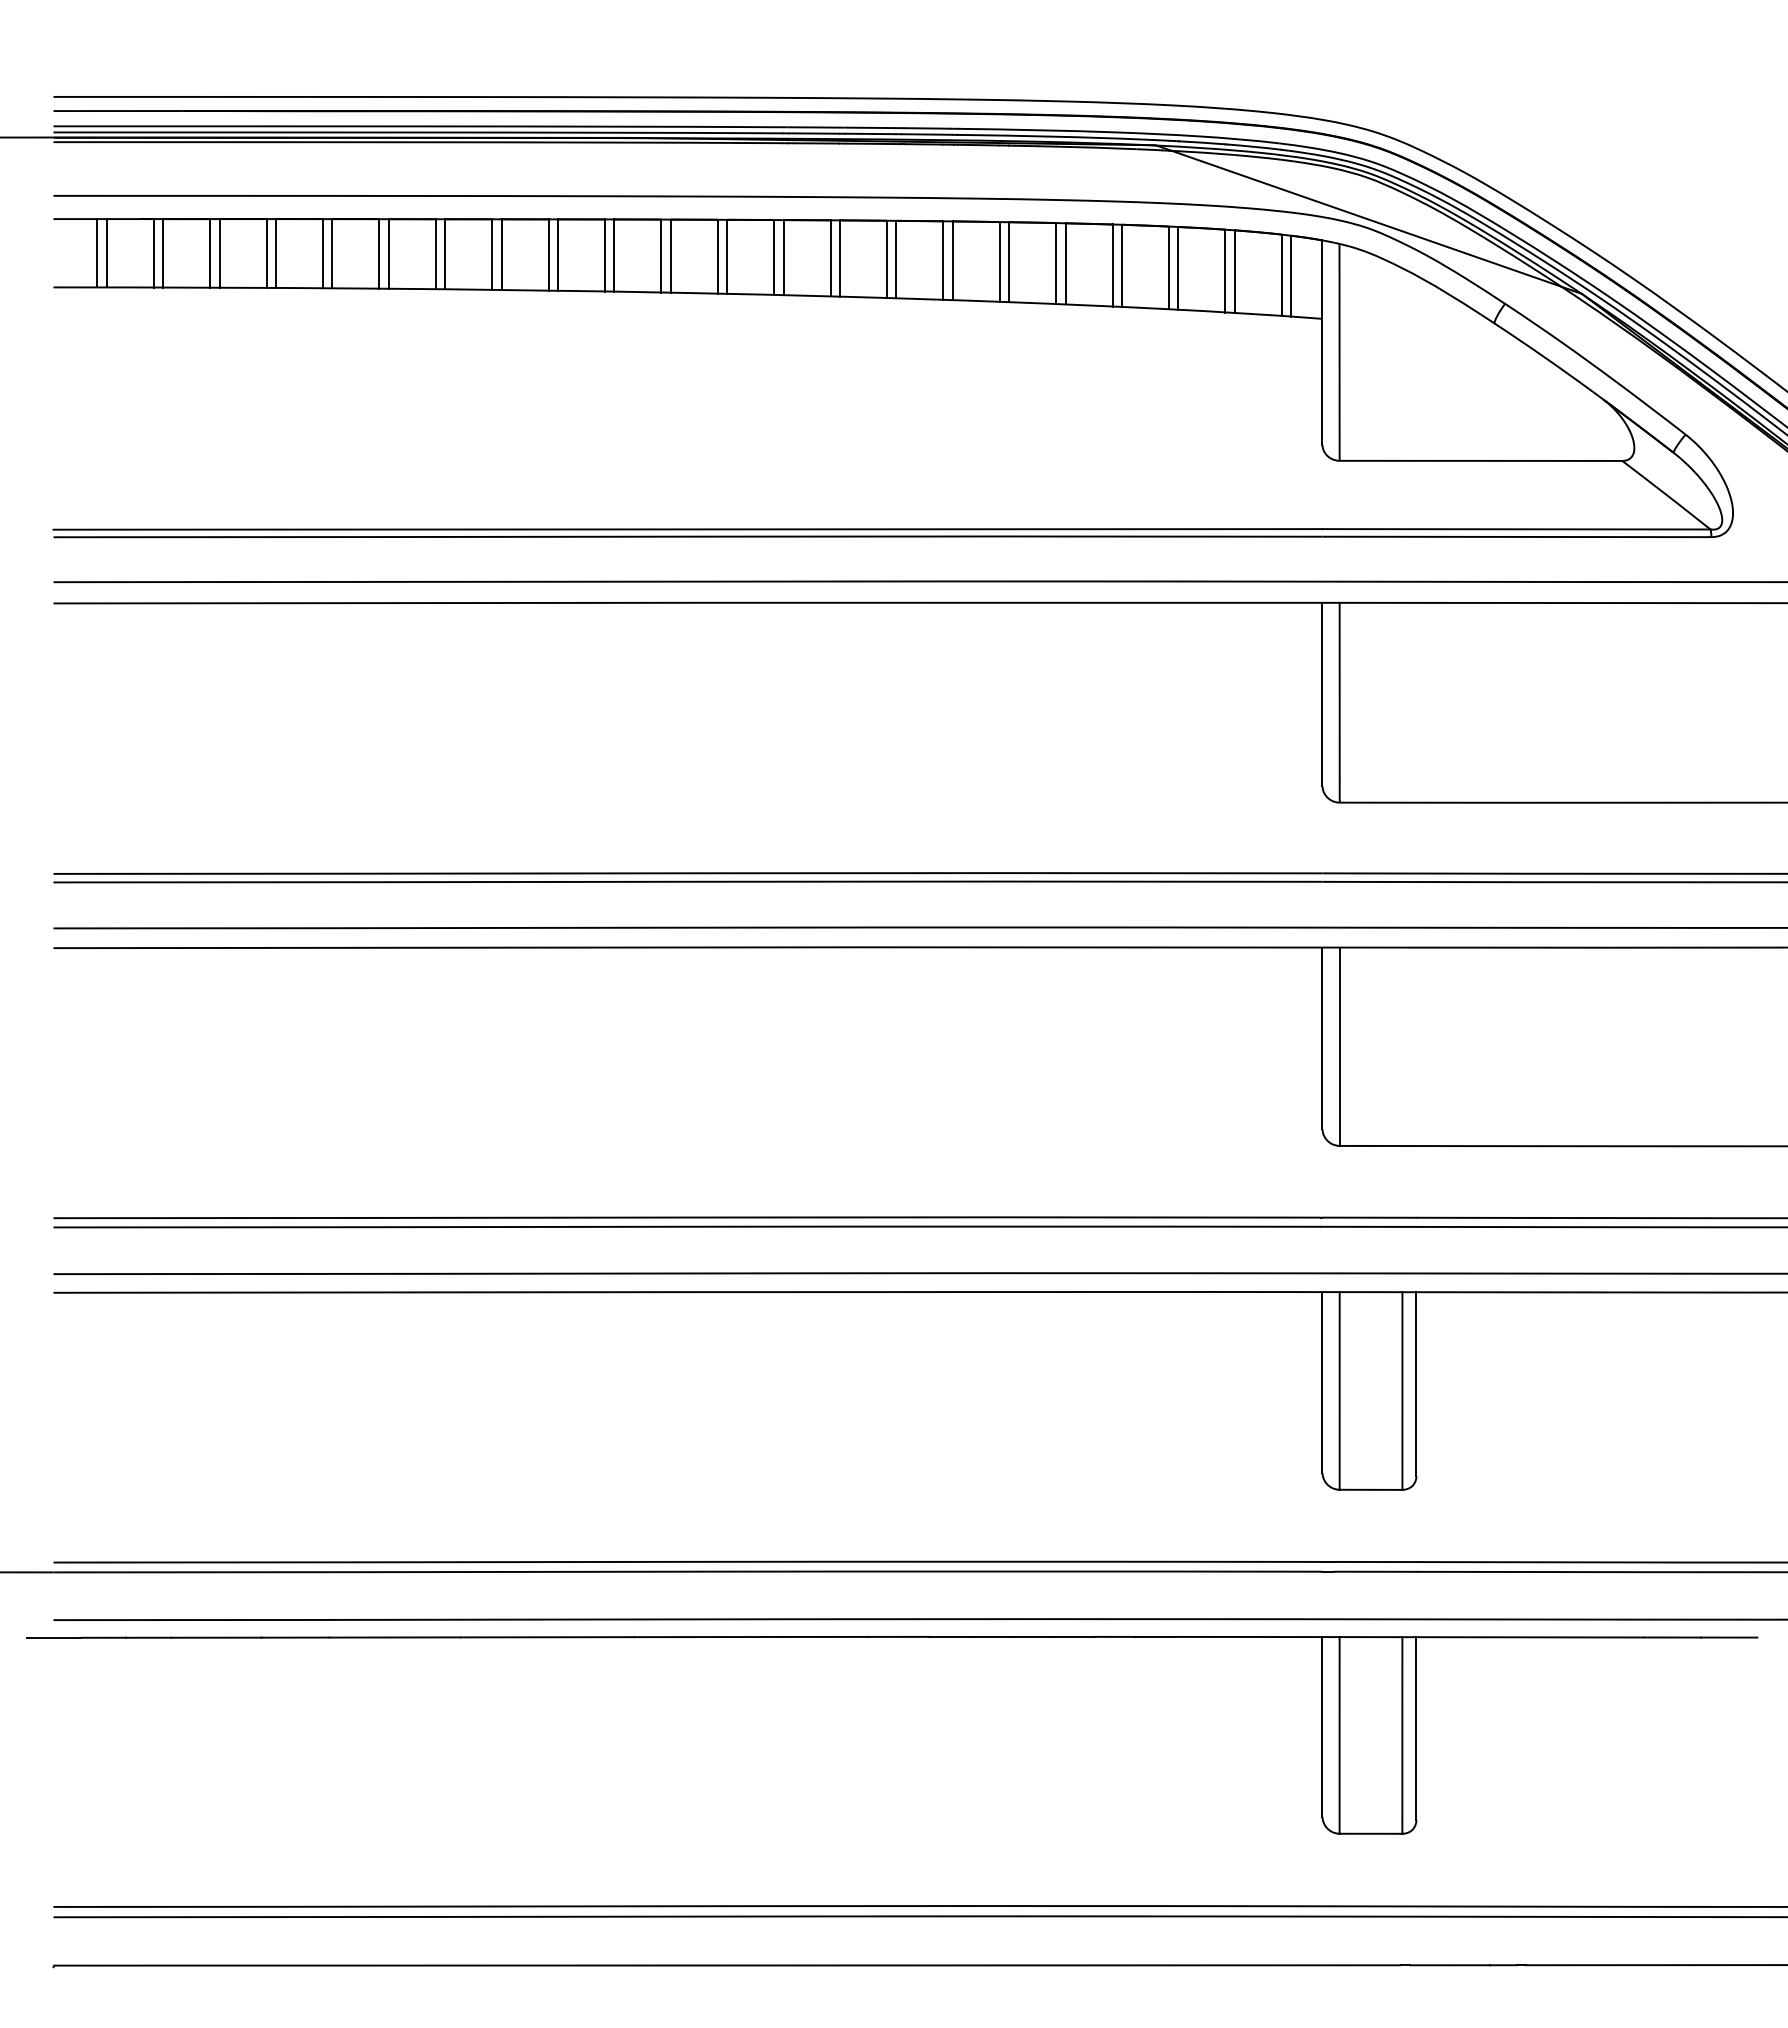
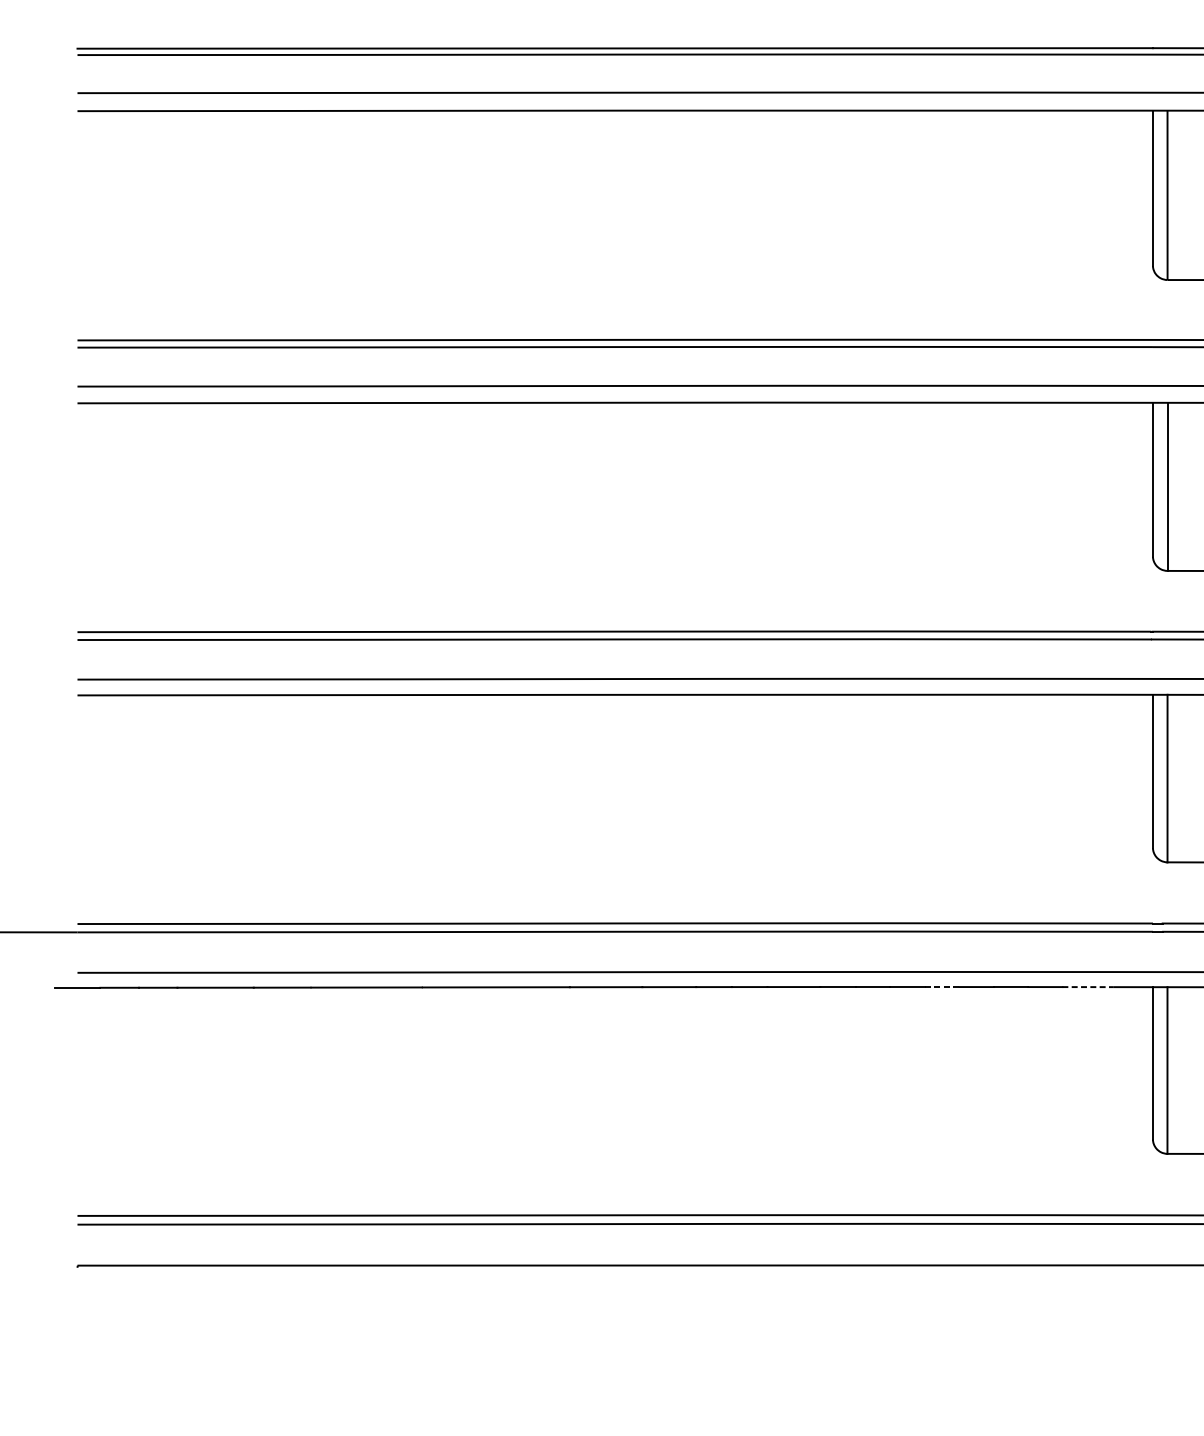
line: (1074, 1636) -> (942, 986), solid -> dashed
line: (1245, 1636) -> (1087, 986), solid -> dashed

